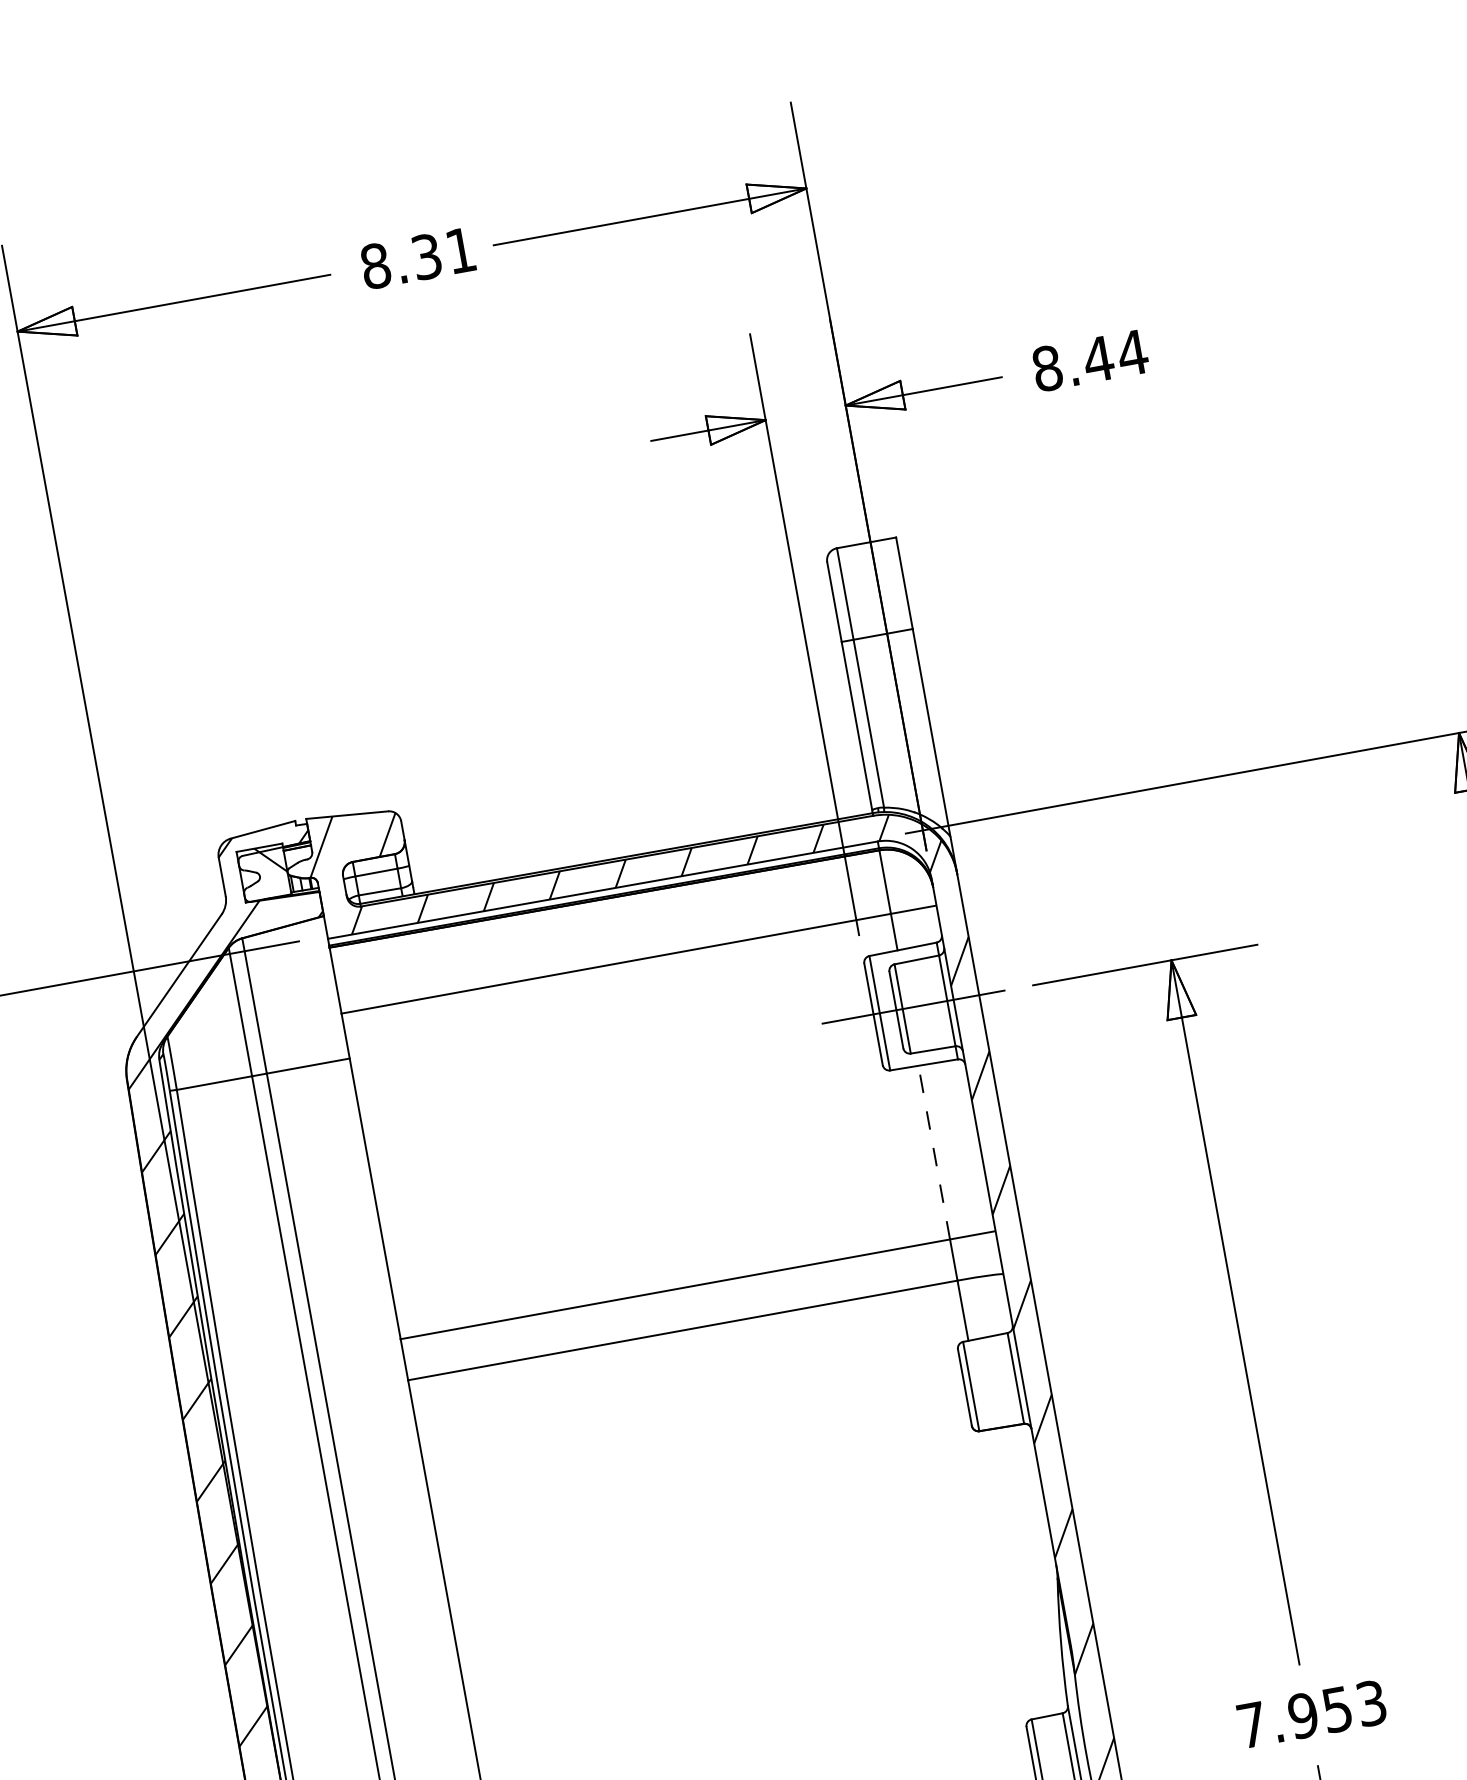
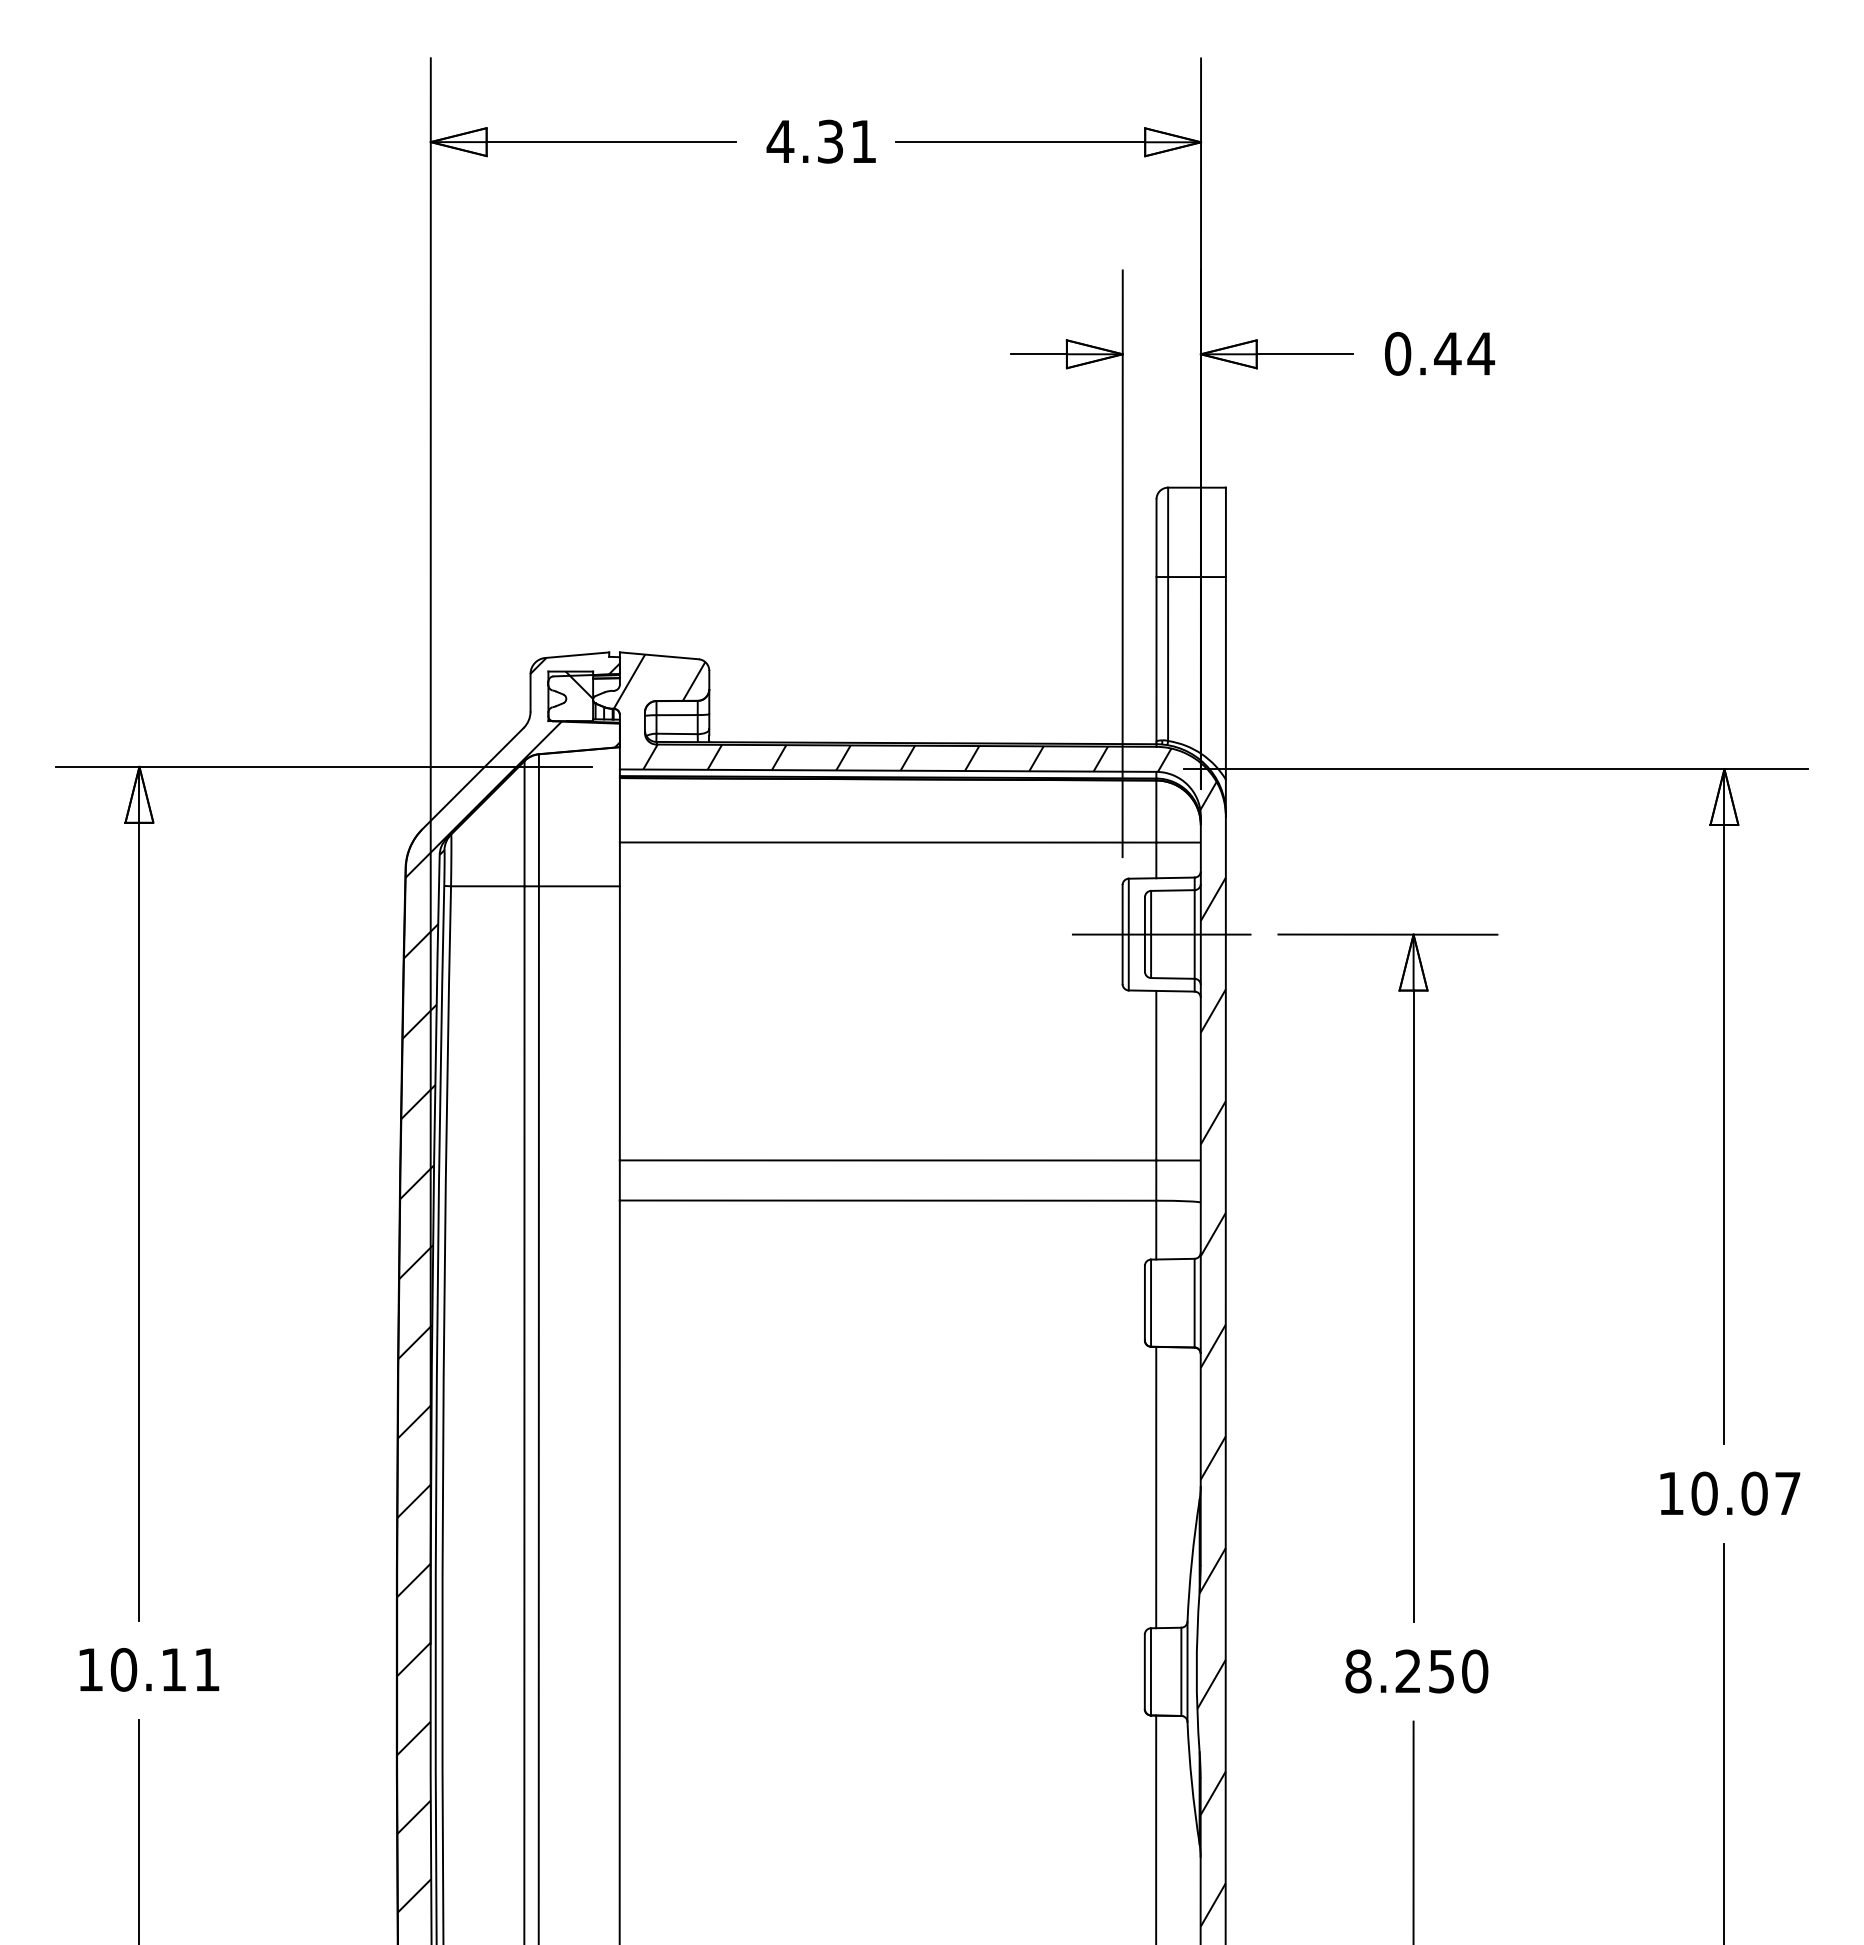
text: (375, 265) -> (780, 141), 8.31 -> 4.31
text: (1047, 368) -> (1398, 353), 8.44 -> 0.44
line: (934, 1152) -> (1156, 1075), dashed -> solid
line: (1011, 1574) -> (1156, 1487), added
text: (1311, 1714) -> (1416, 1671), 7.953 -> 8.250

